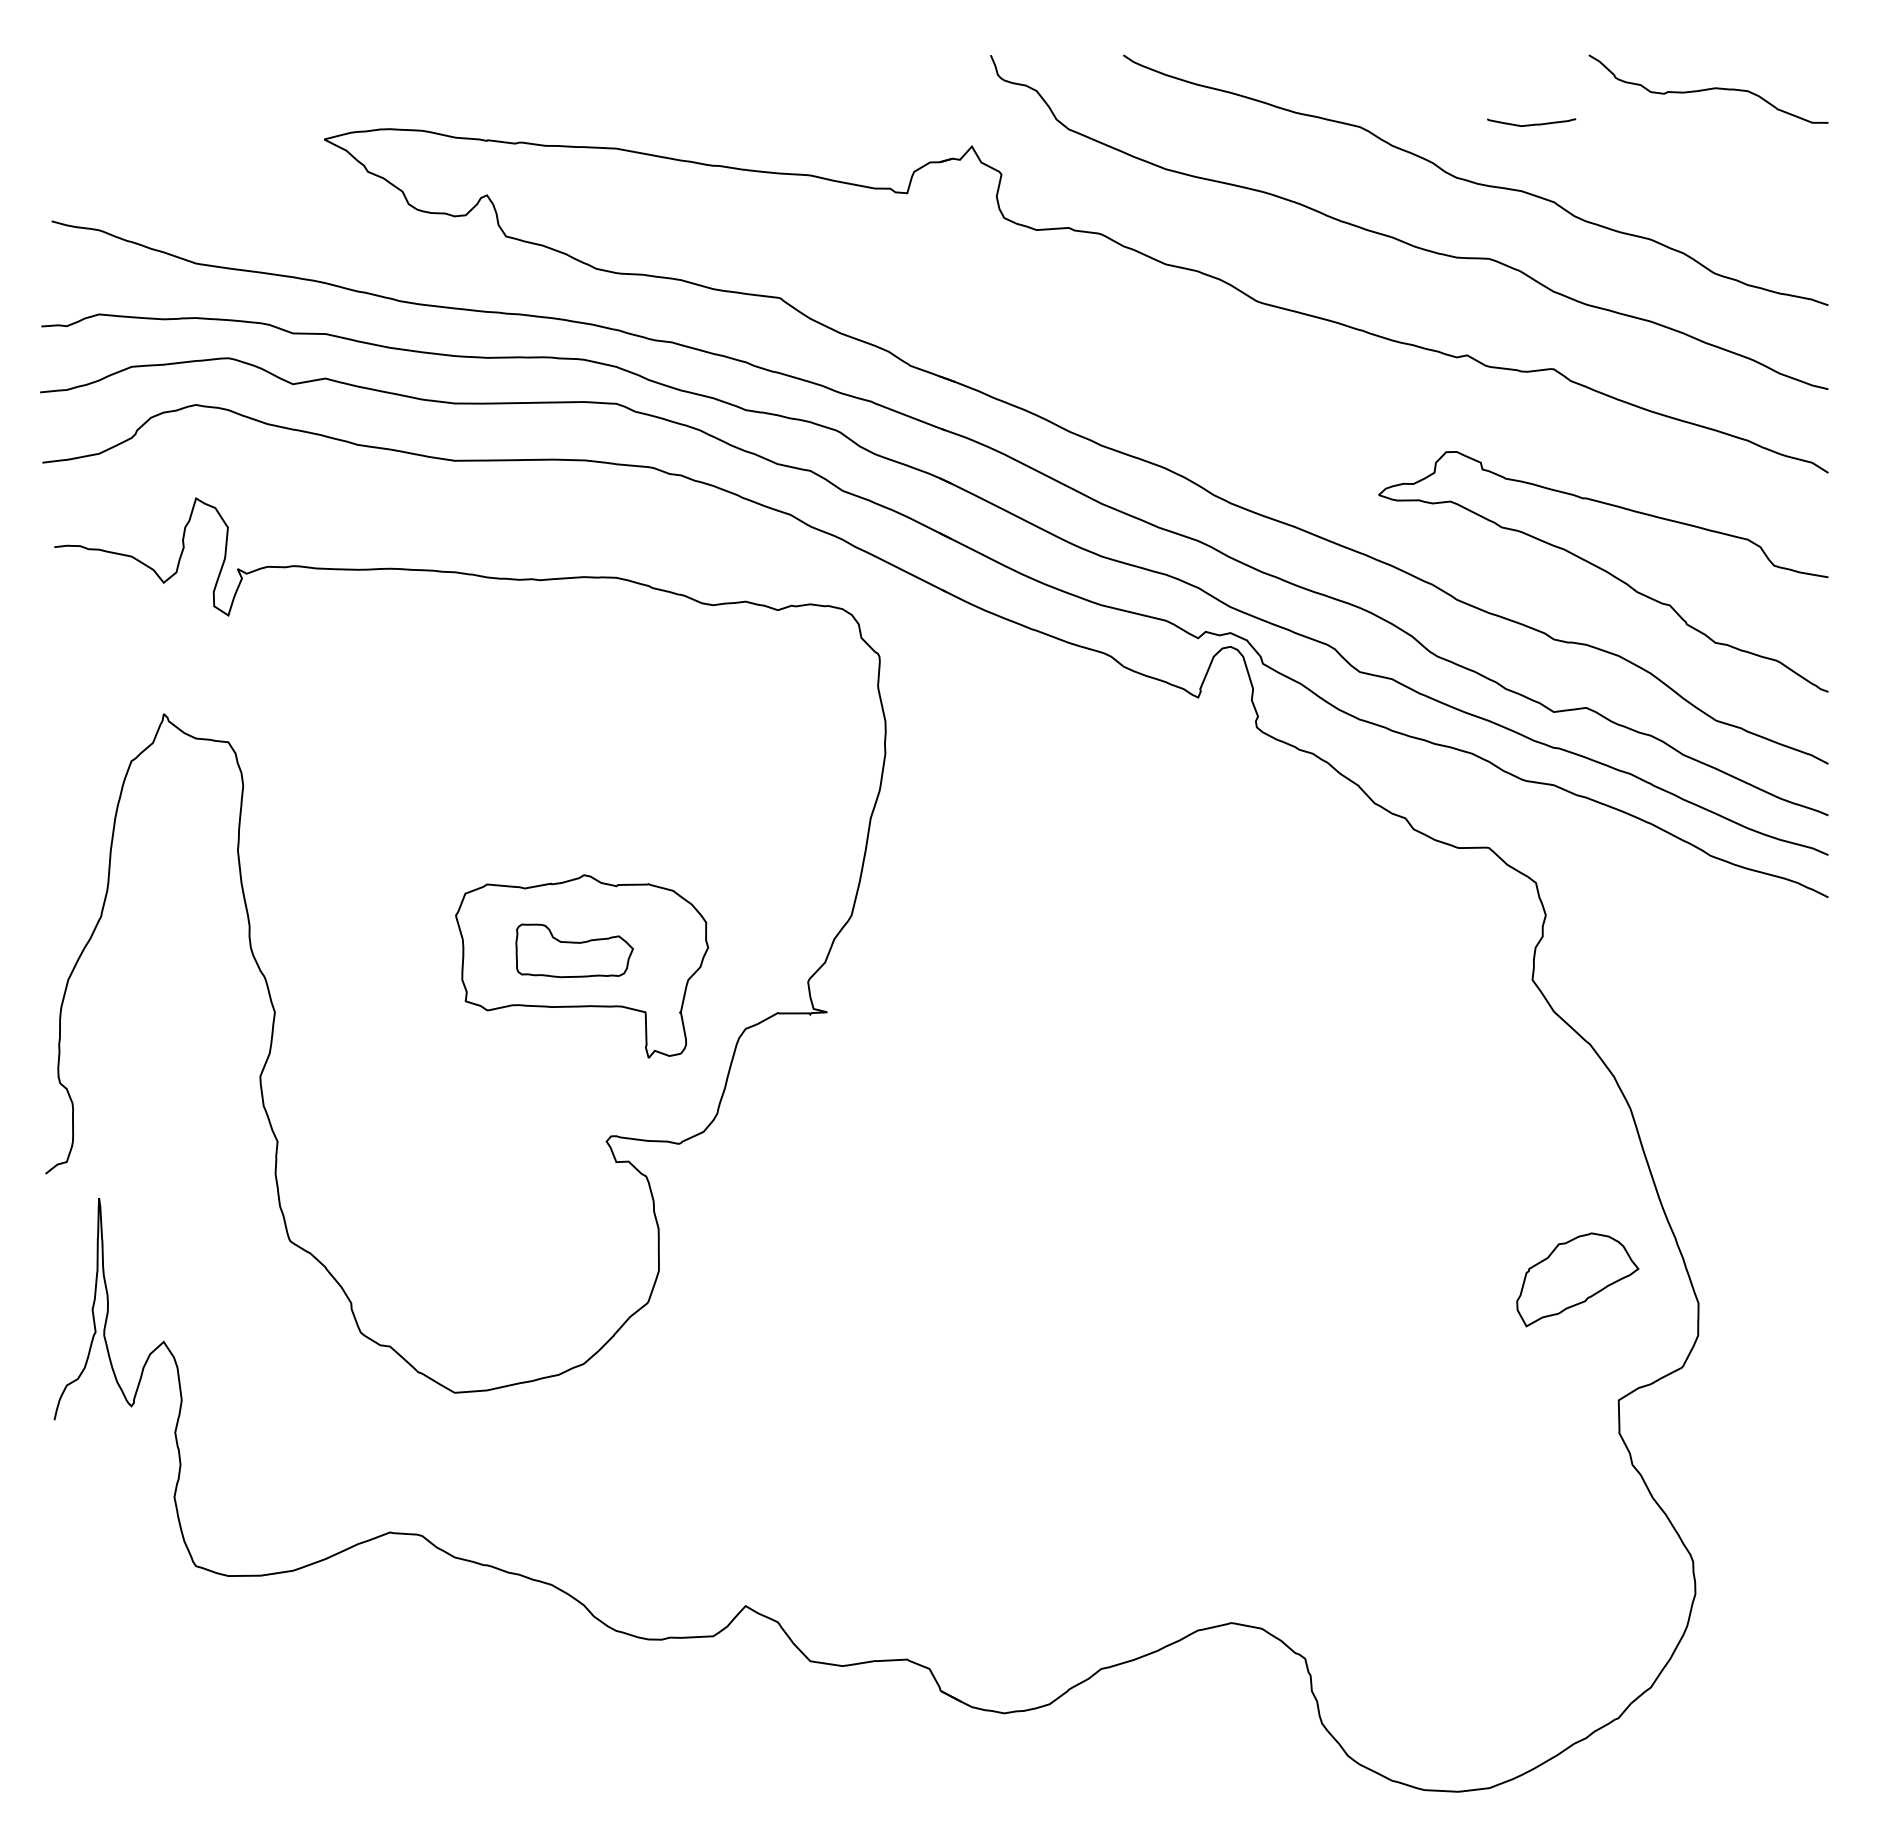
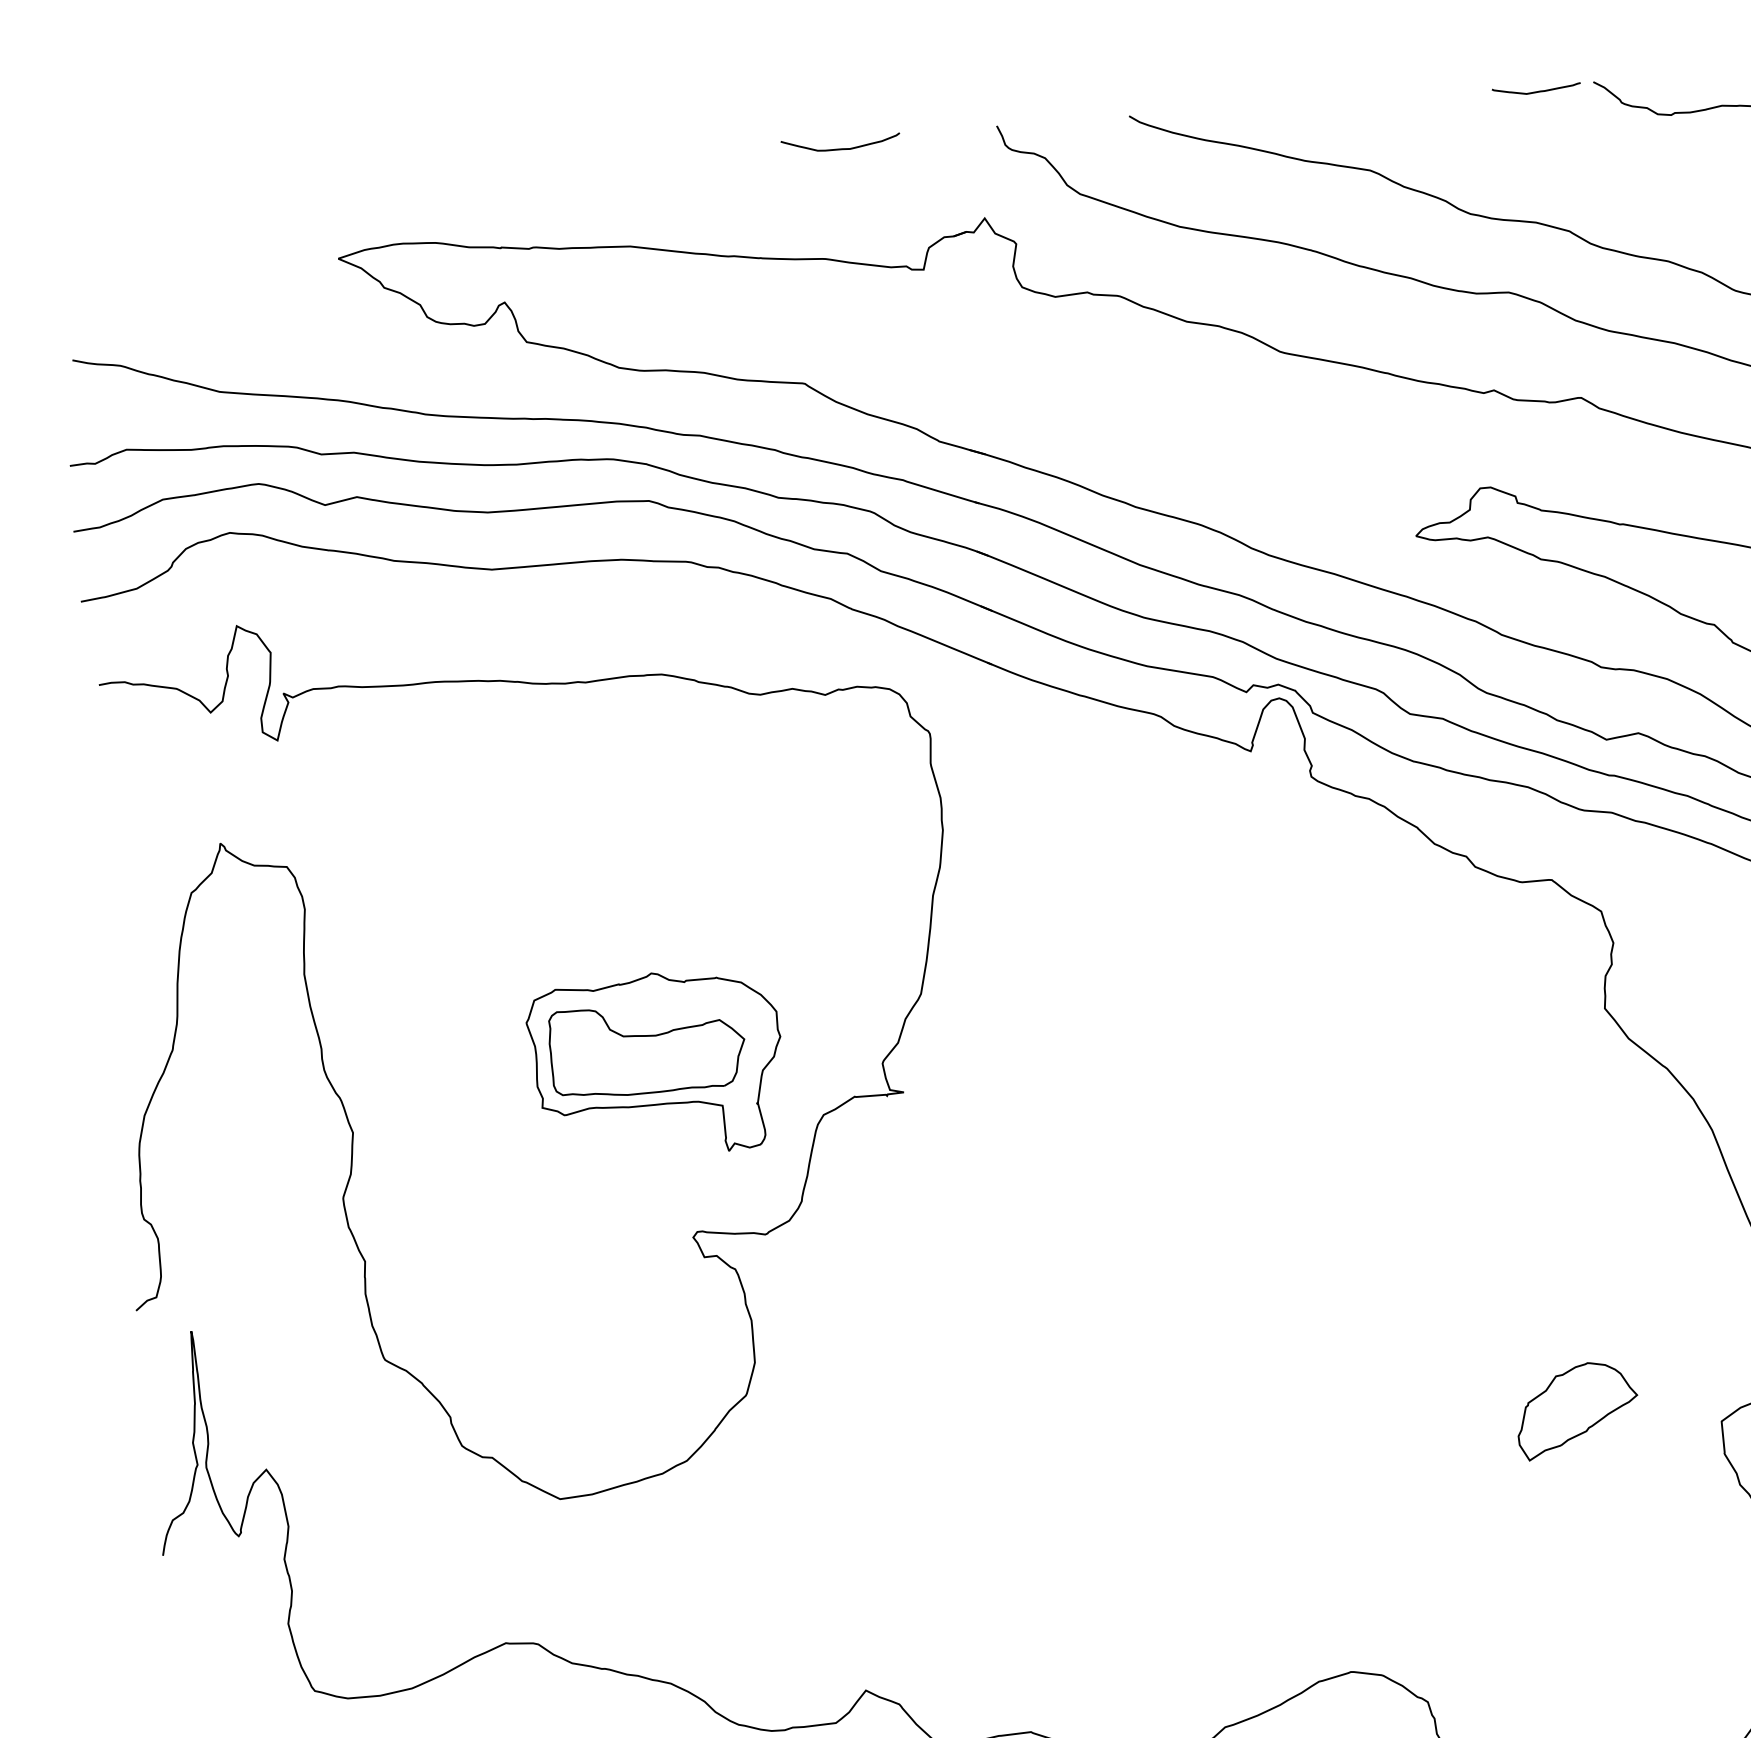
curve: (833, 66) -> (840, 148), added
curve: (1531, 124) -> (1536, 91), moved
part: (574, 950) -> (647, 1049), size x1.67
part: (1577, 1279) -> (1577, 1410), moved

